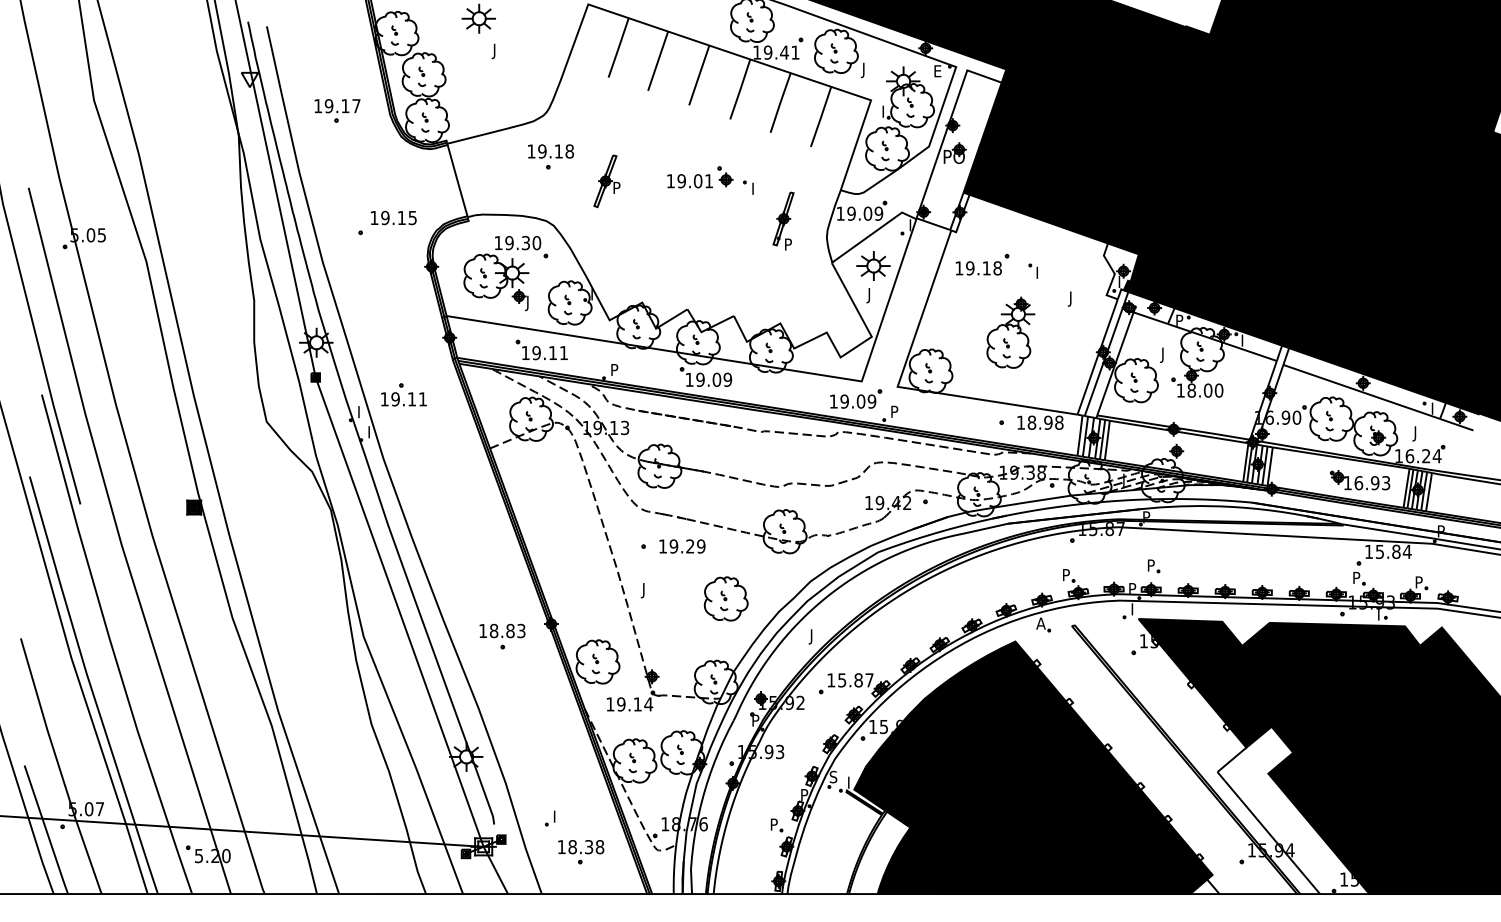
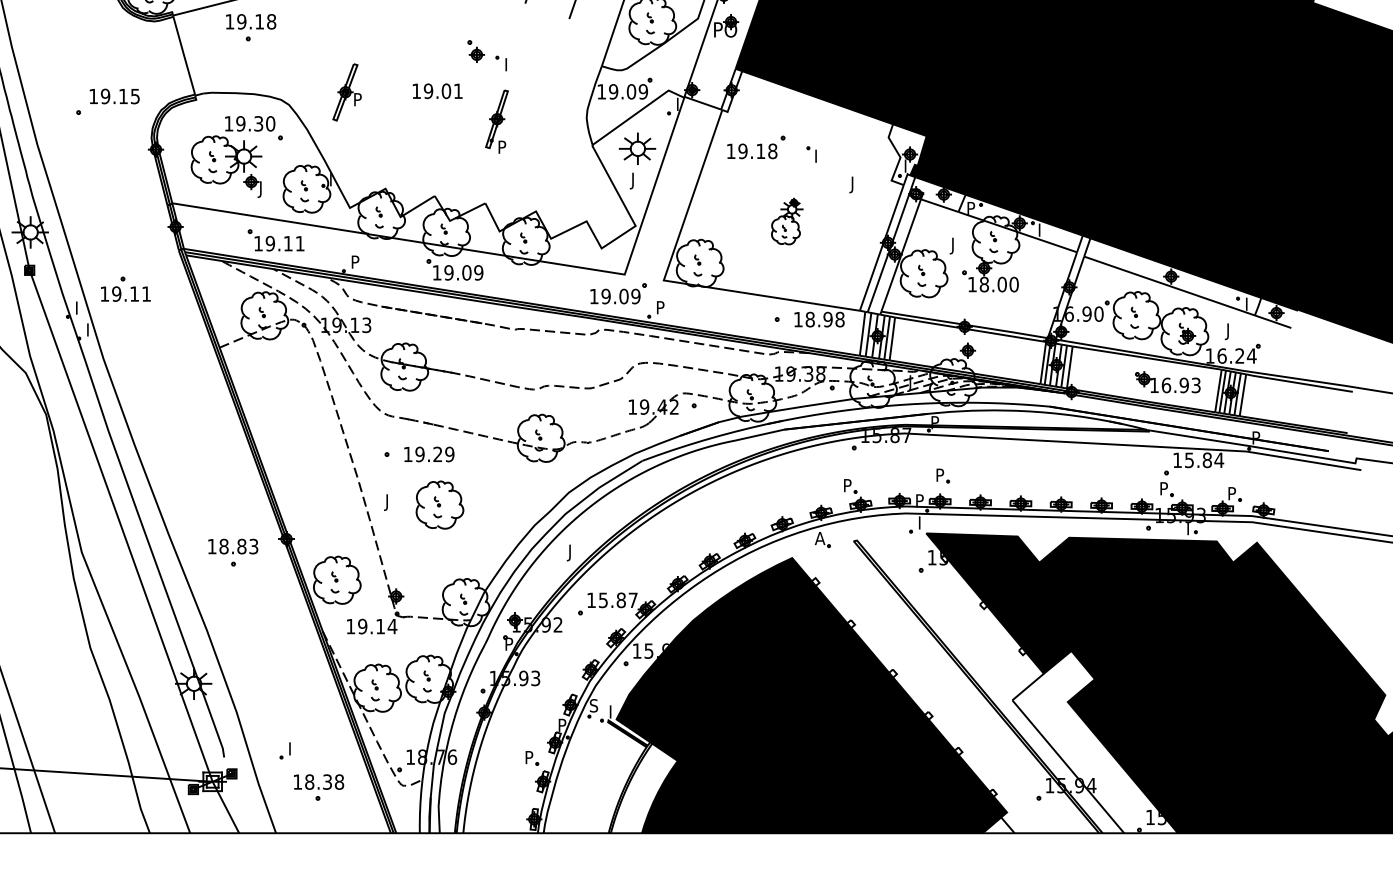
part: (550, 156) -> (250, 27), moved
part: (606, 181) -> (346, 92), moved
text: (689, 181) -> (436, 91), moved
part: (783, 220) -> (496, 120), moved
part: (1010, 332) -> (786, 221), size x0.6
part: (725, 598) -> (439, 504), moved

